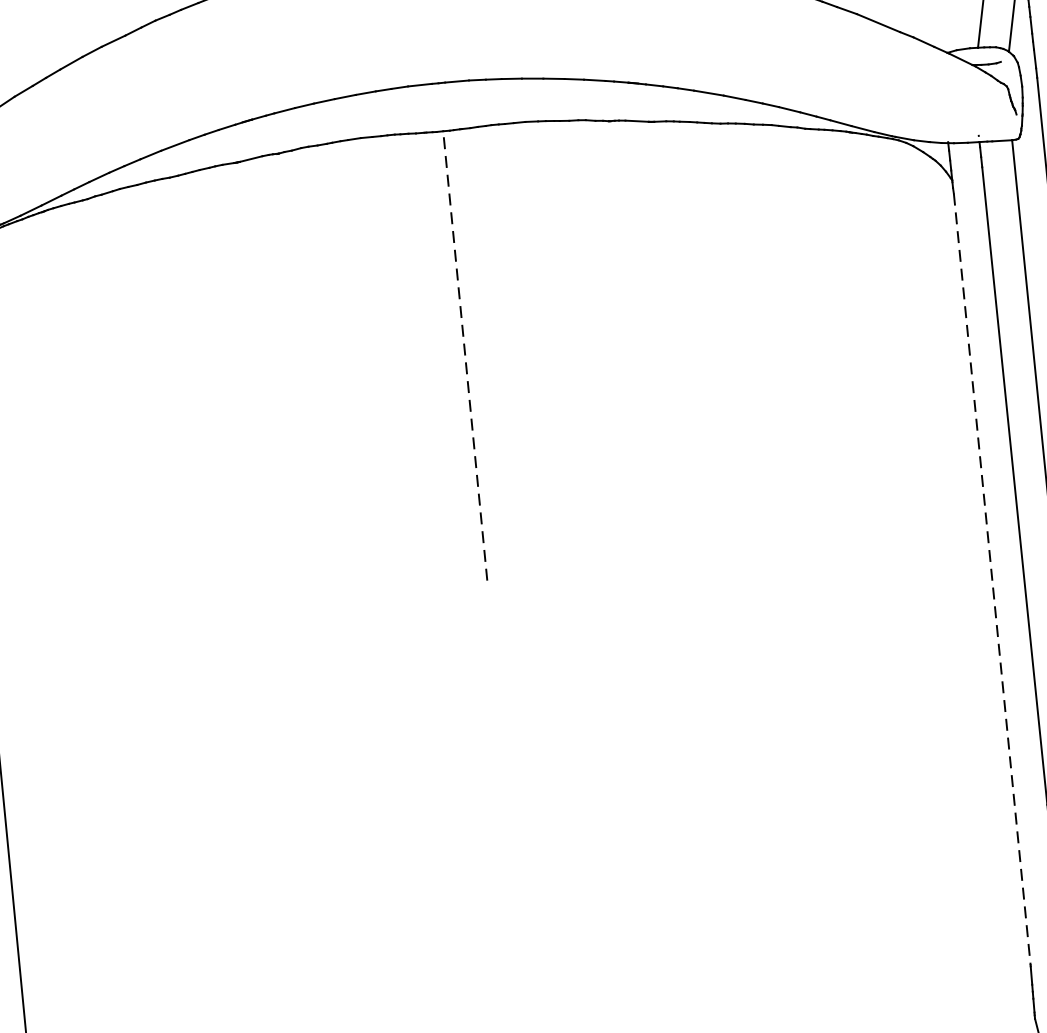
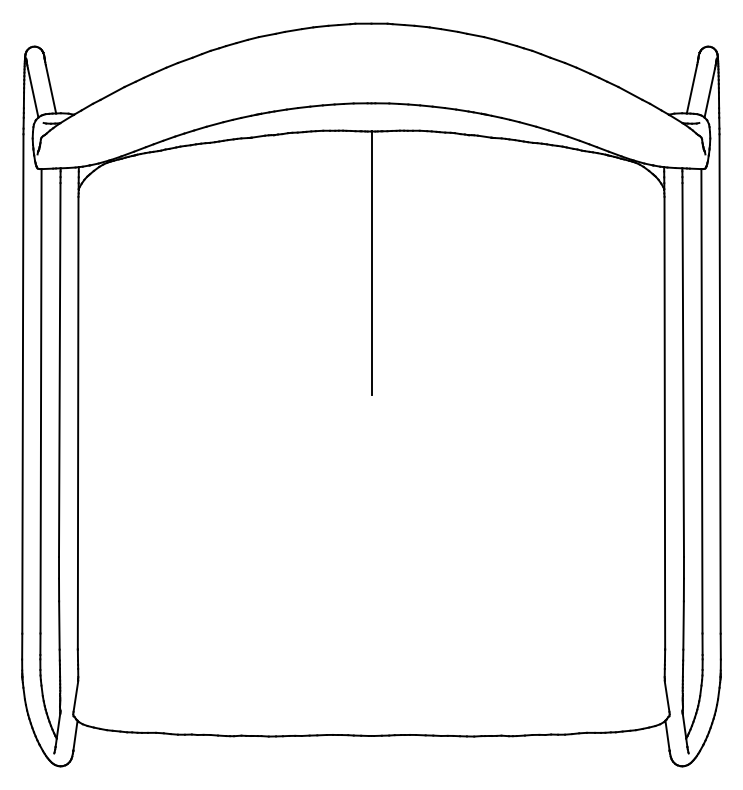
line: (465, 356) -> (371, 263), dashed -> solid
line: (991, 580) -> (664, 423), dashed -> solid

